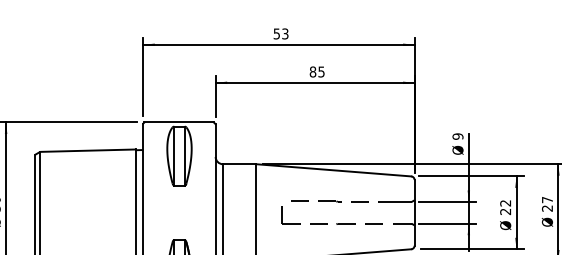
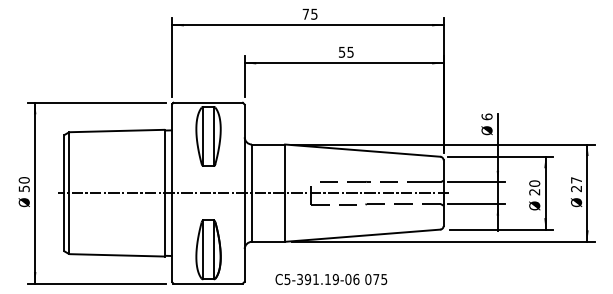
text: (280, 33) -> (309, 13), 53 -> 75
text: (312, 71) -> (341, 51), 85 -> 55
text: (457, 136) -> (486, 116), 9 -> 6
text: (505, 203) -> (534, 183), 22 -> 20
line: (224, 213) -> (253, 193), added

